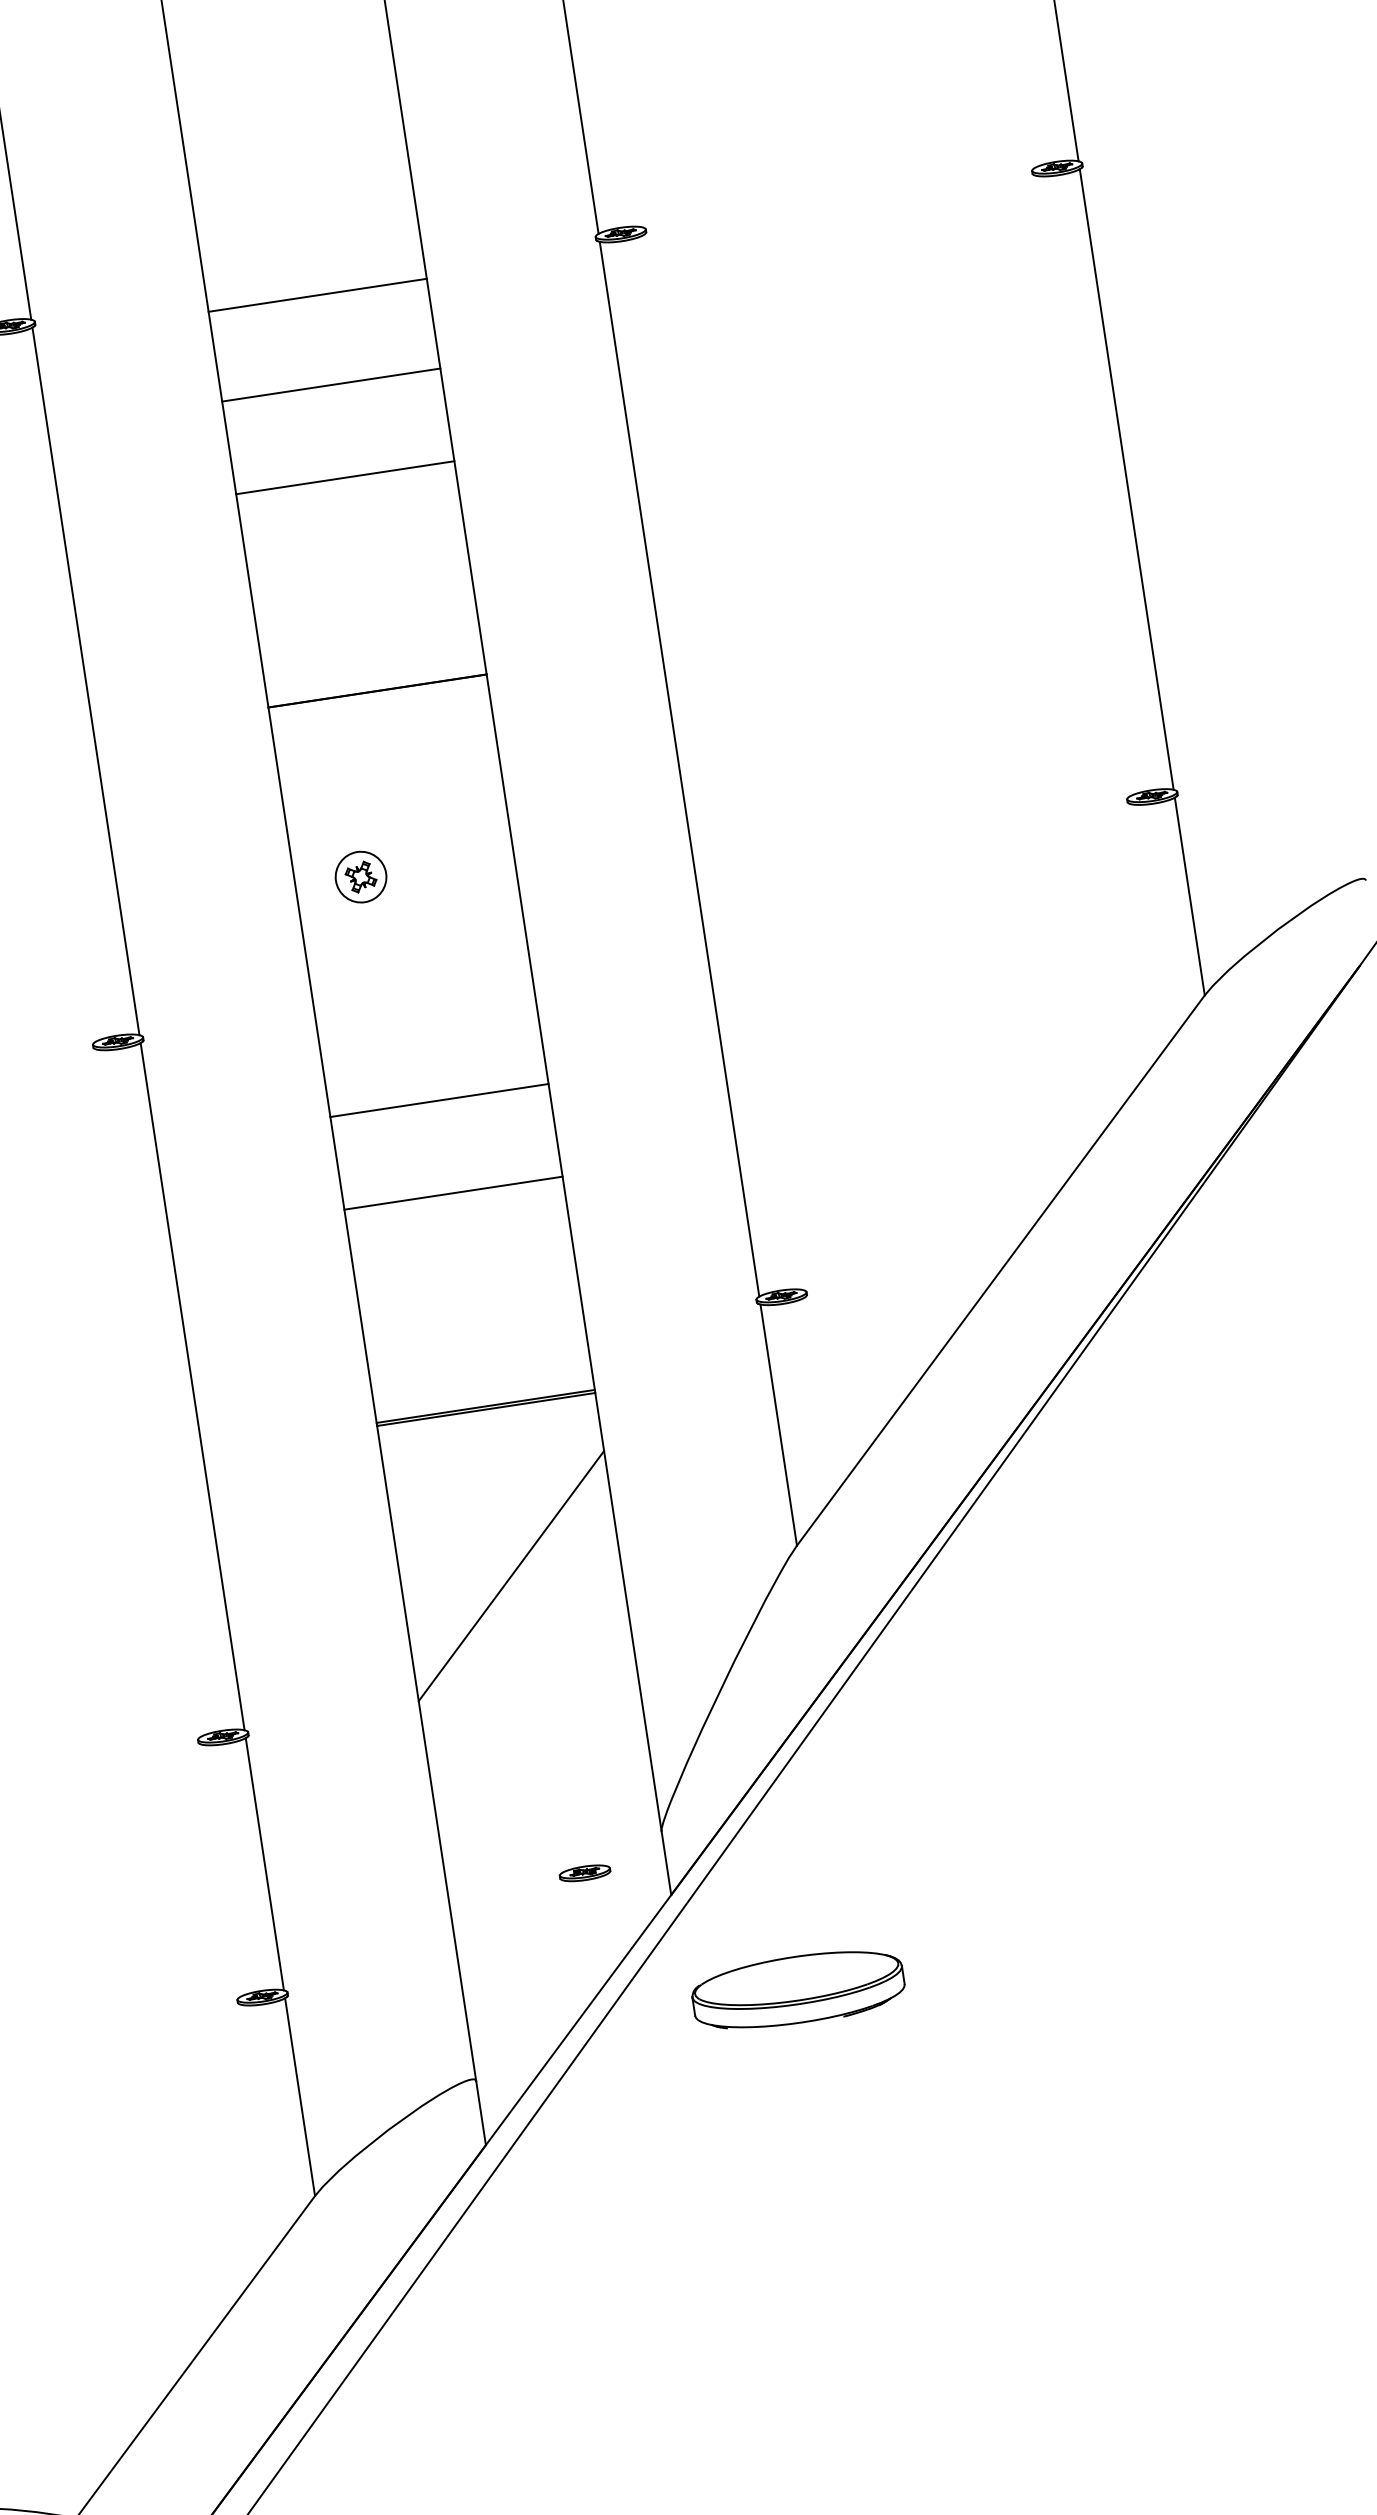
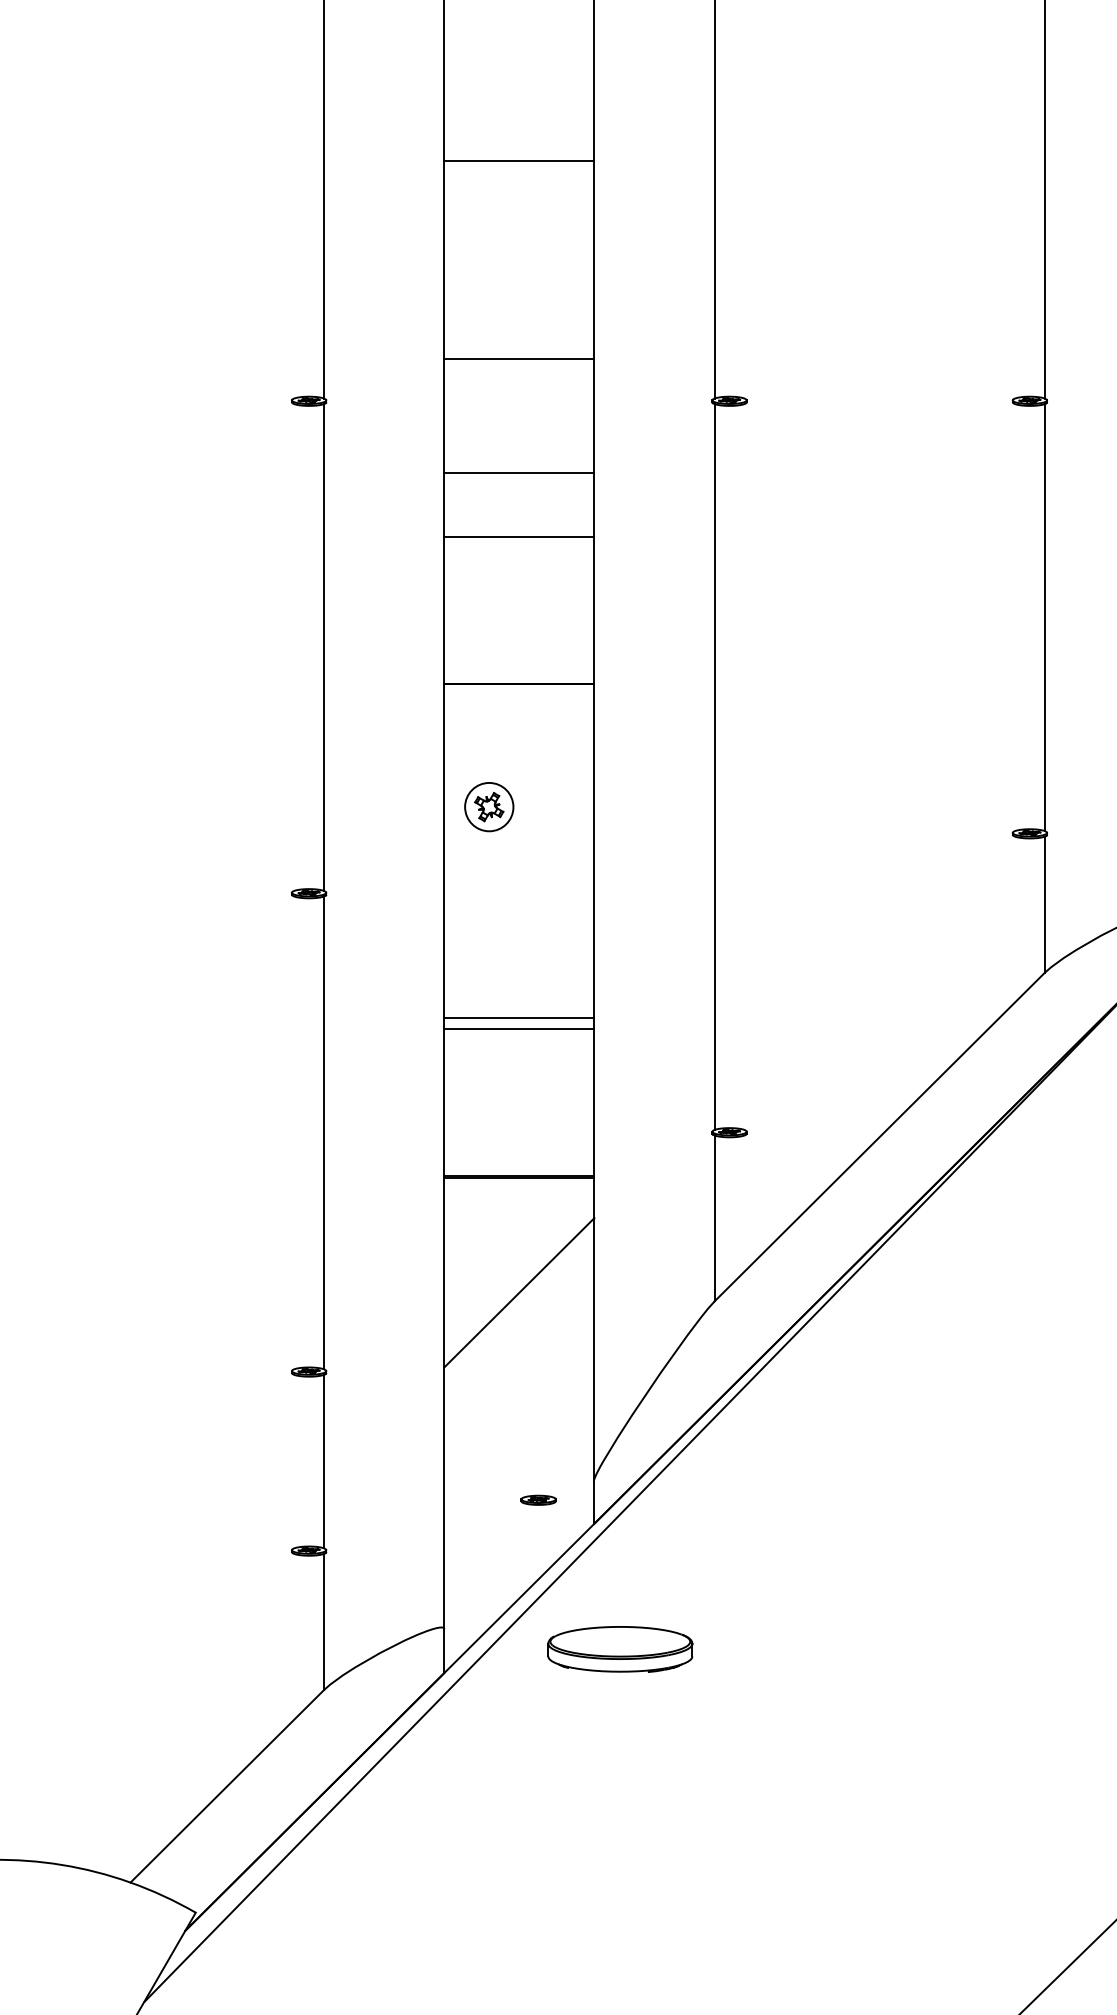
line: (317, 295) -> (519, 359), moved
part: (361, 877) -> (489, 807), size x1.4
line: (439, 1100) -> (519, 1017), moved
part: (798, 1989) -> (620, 1649), moved

